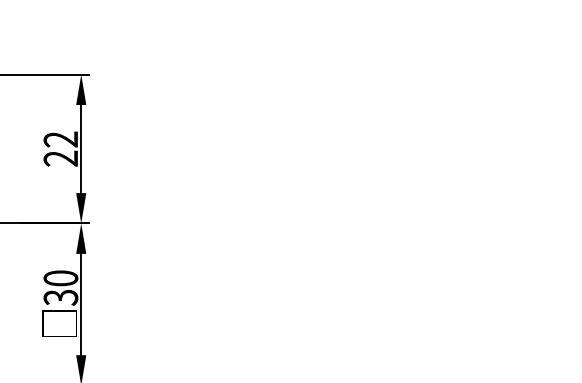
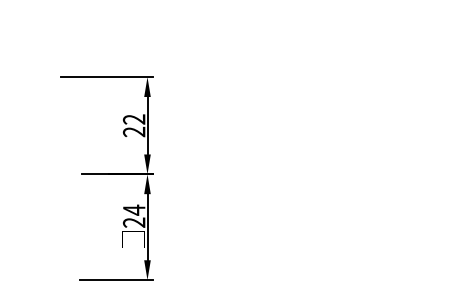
text: (61, 288) -> (134, 216), 30 -> 24

